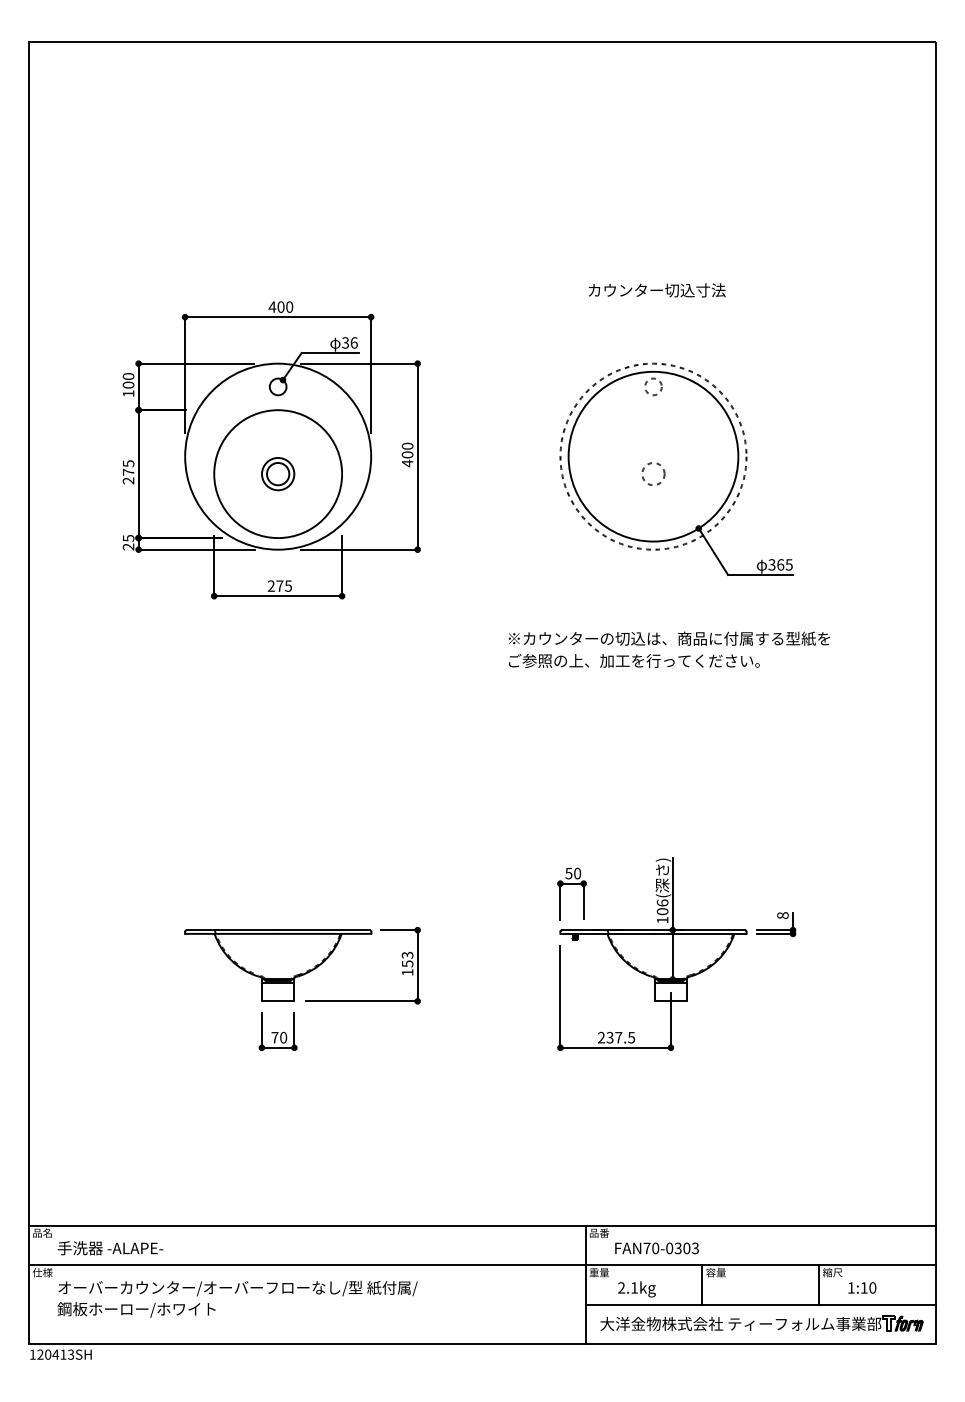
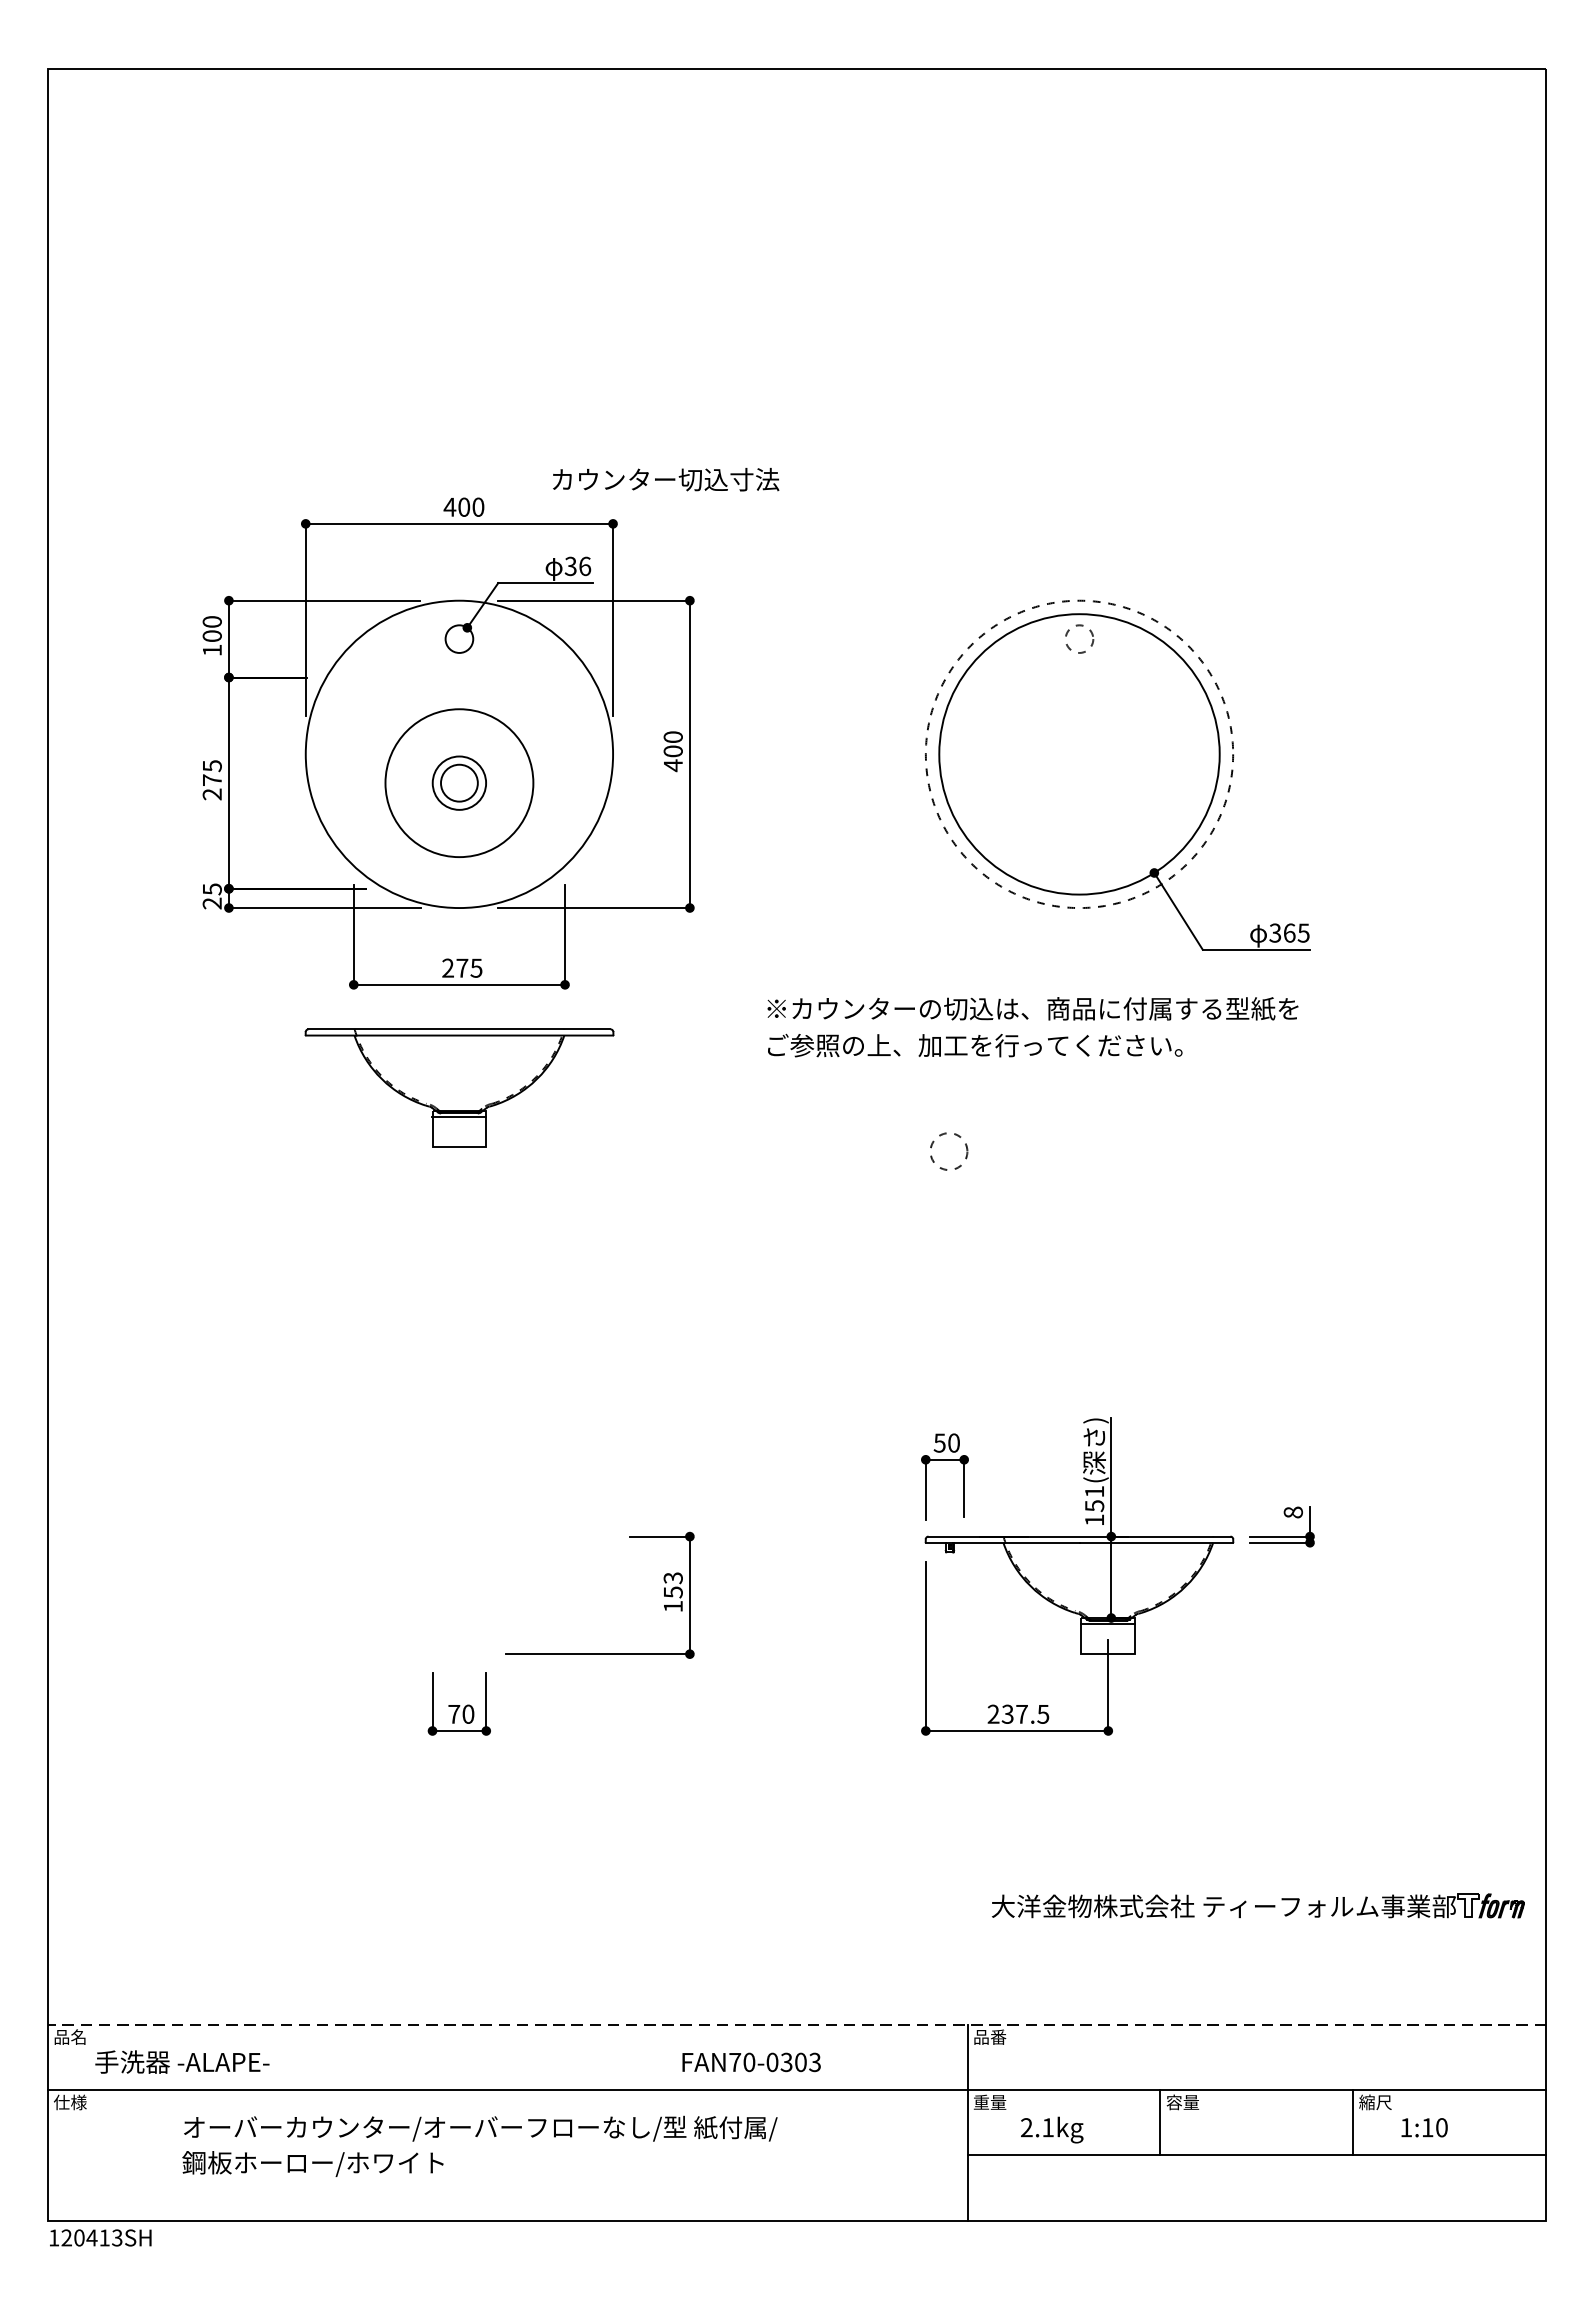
text: (657, 290) -> (666, 479), moved
circle: (653, 473) -> (948, 1150), moved
circle: (278, 474) -> (459, 783), size x0.7
text: (668, 649) -> (1031, 1026), moved
text: (662, 907) -> (1094, 1499), 106( -> 151(
part: (278, 965) -> (459, 1087), moved
line: (482, 1225) -> (797, 2024), solid -> dashed
text: (656, 1248) -> (750, 2062), moved
text: (237, 1298) -> (479, 2145), moved
part: (761, 1323) -> (1257, 1905), moved

